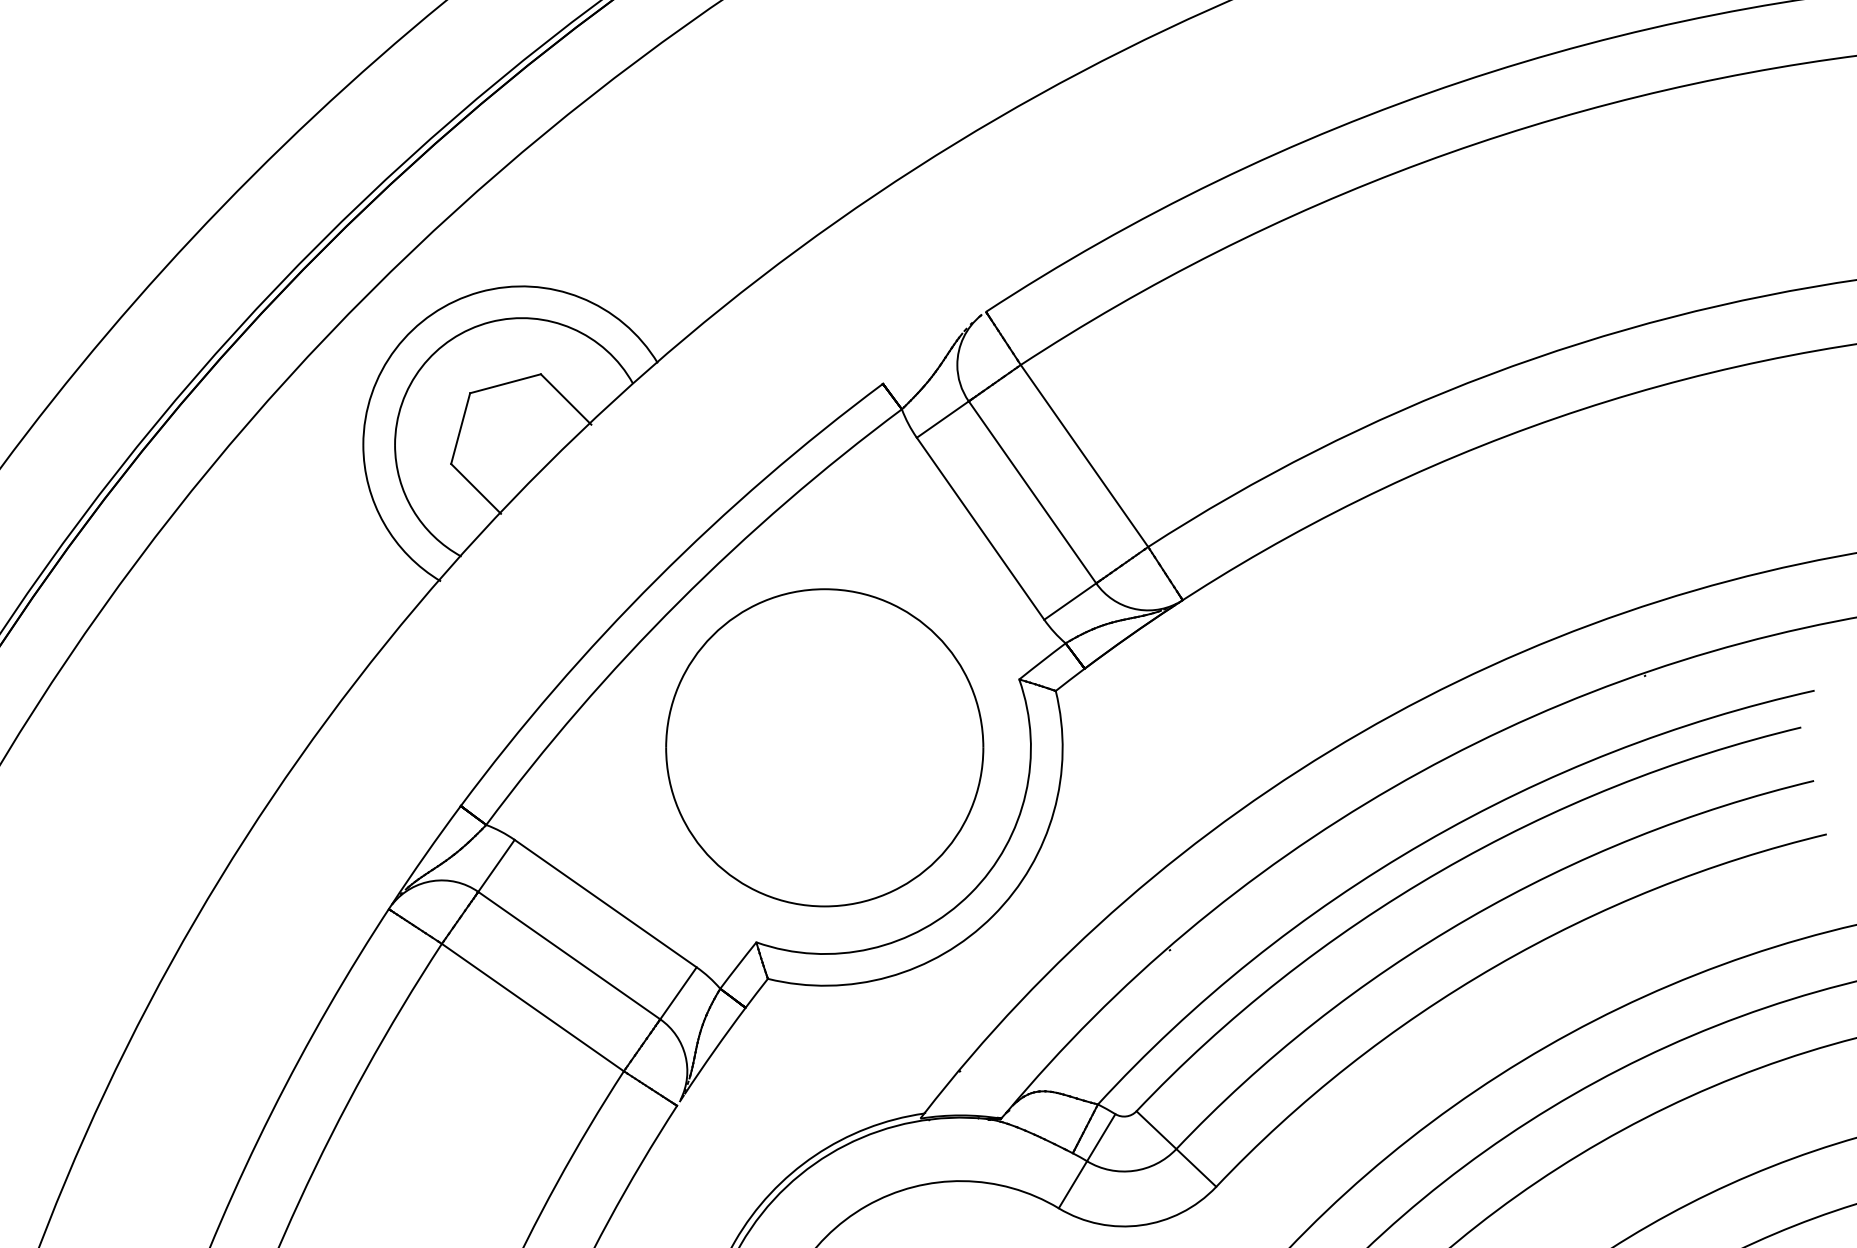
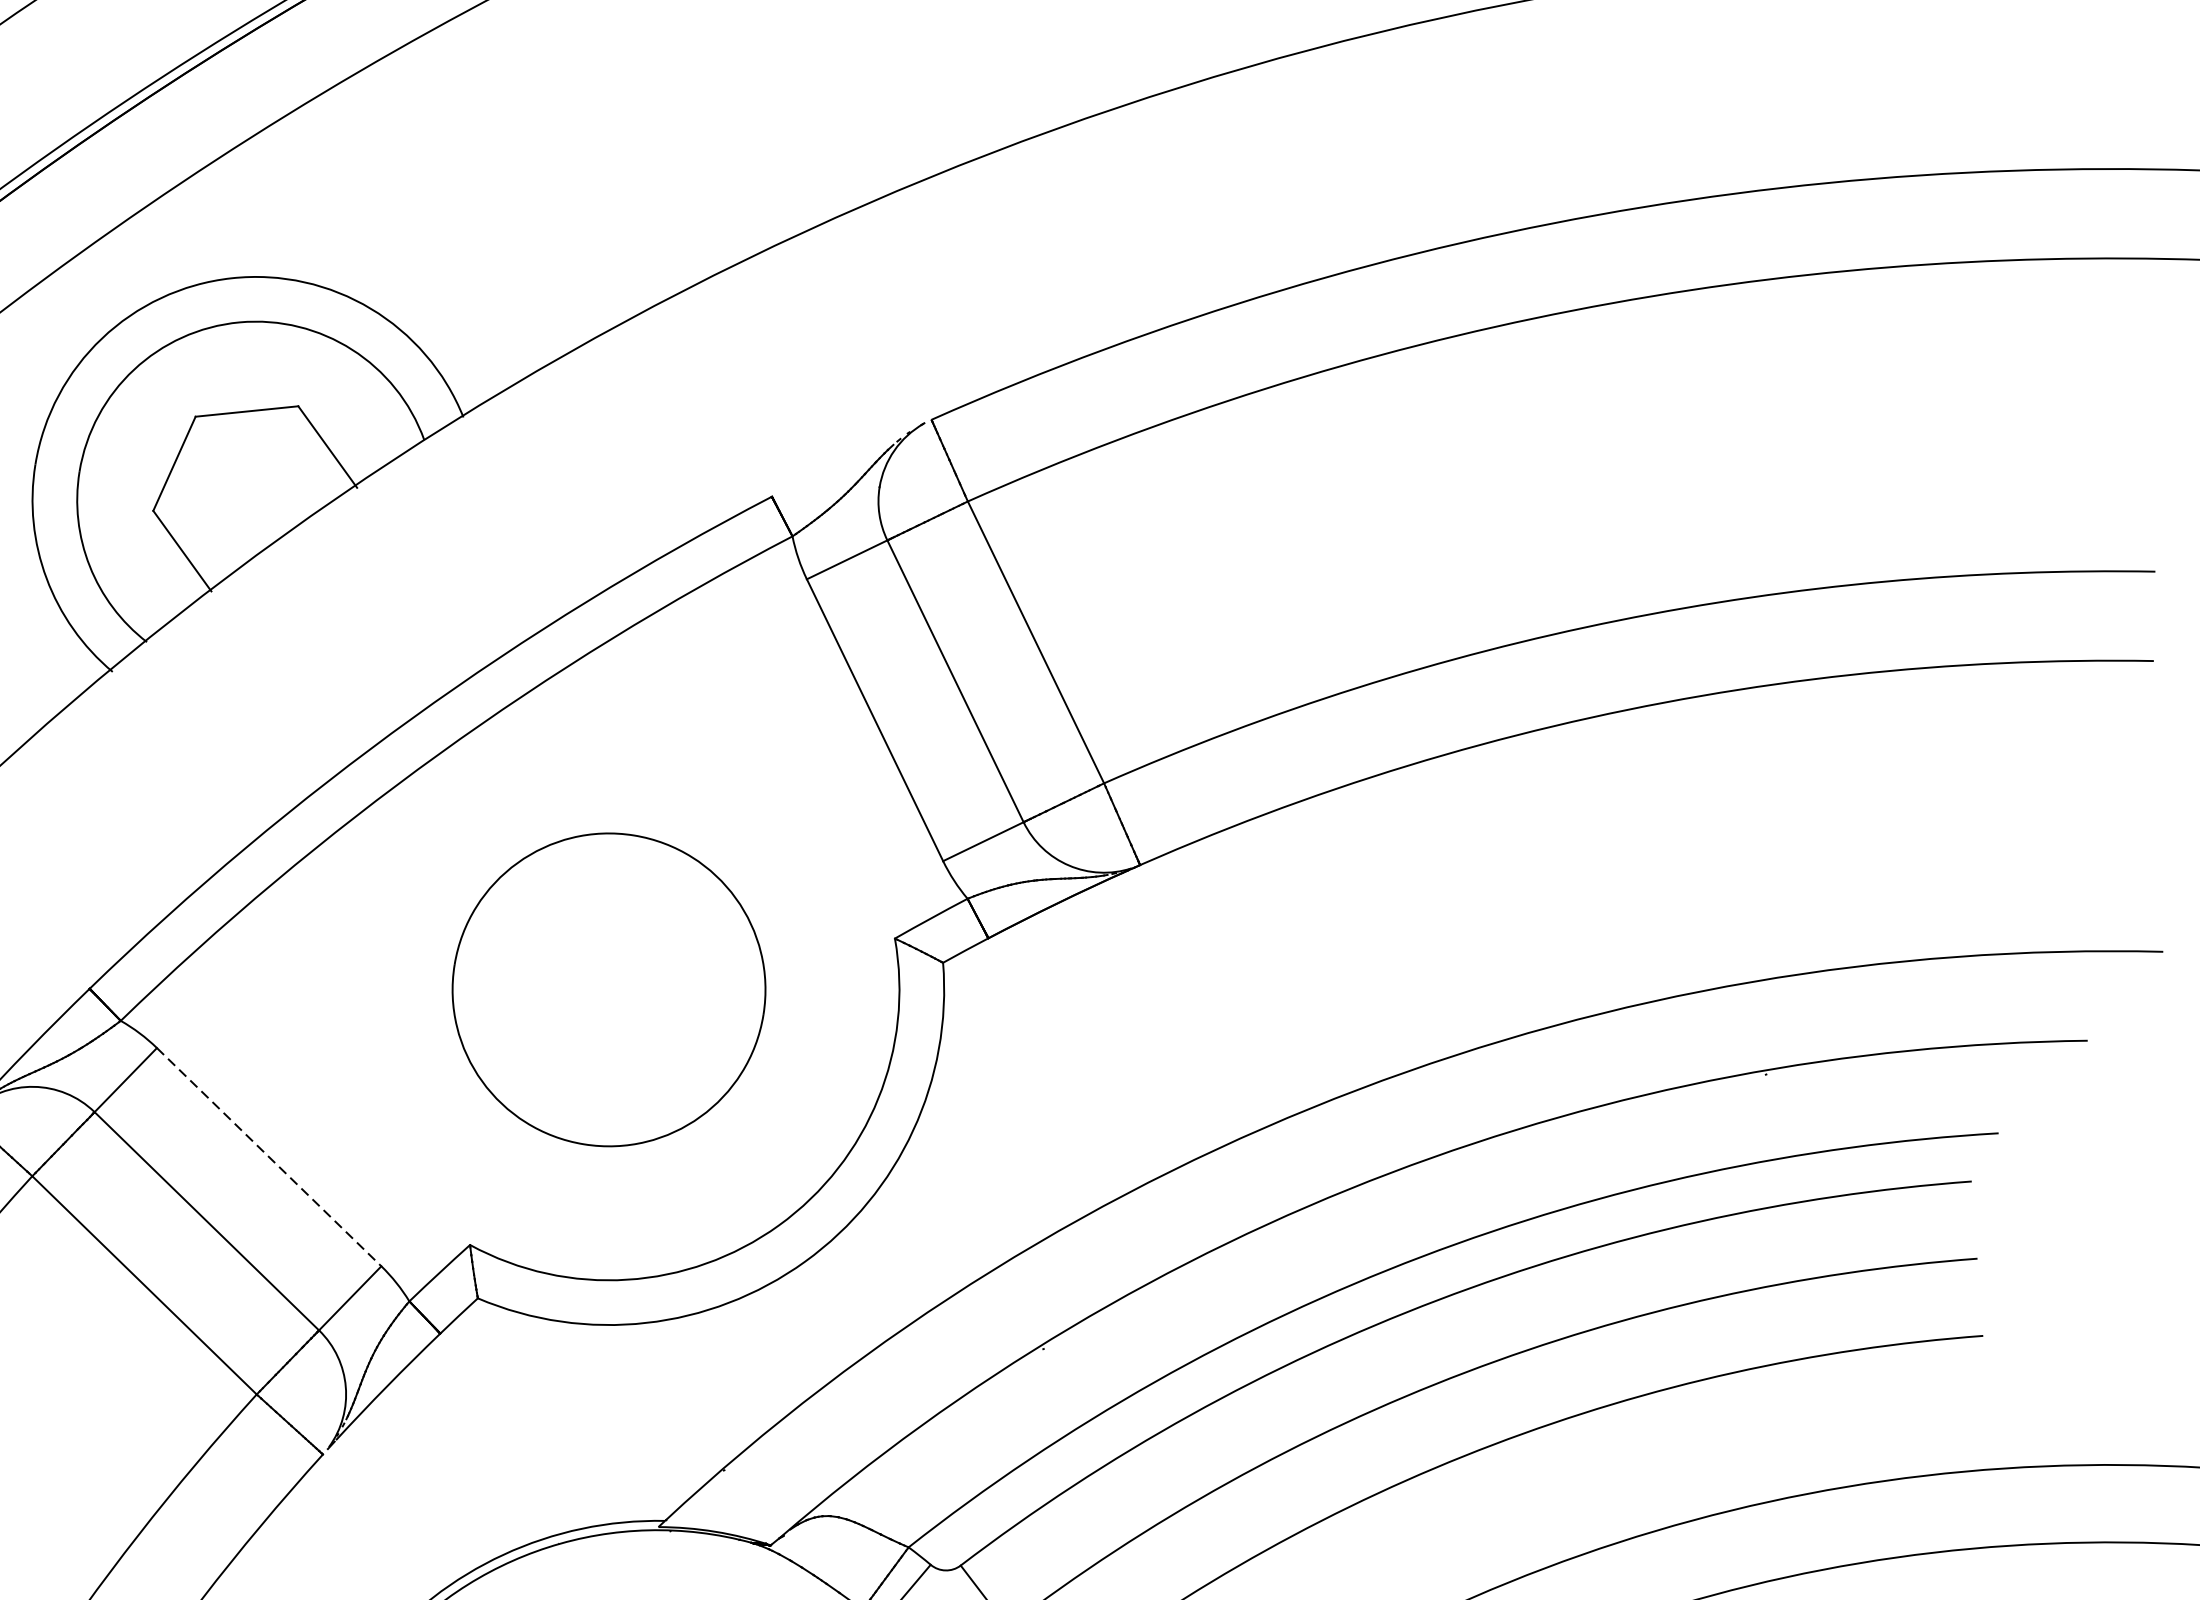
part: (824, 747) -> (608, 989), size x0.7
line: (606, 903) -> (270, 1157), solid -> dashed

